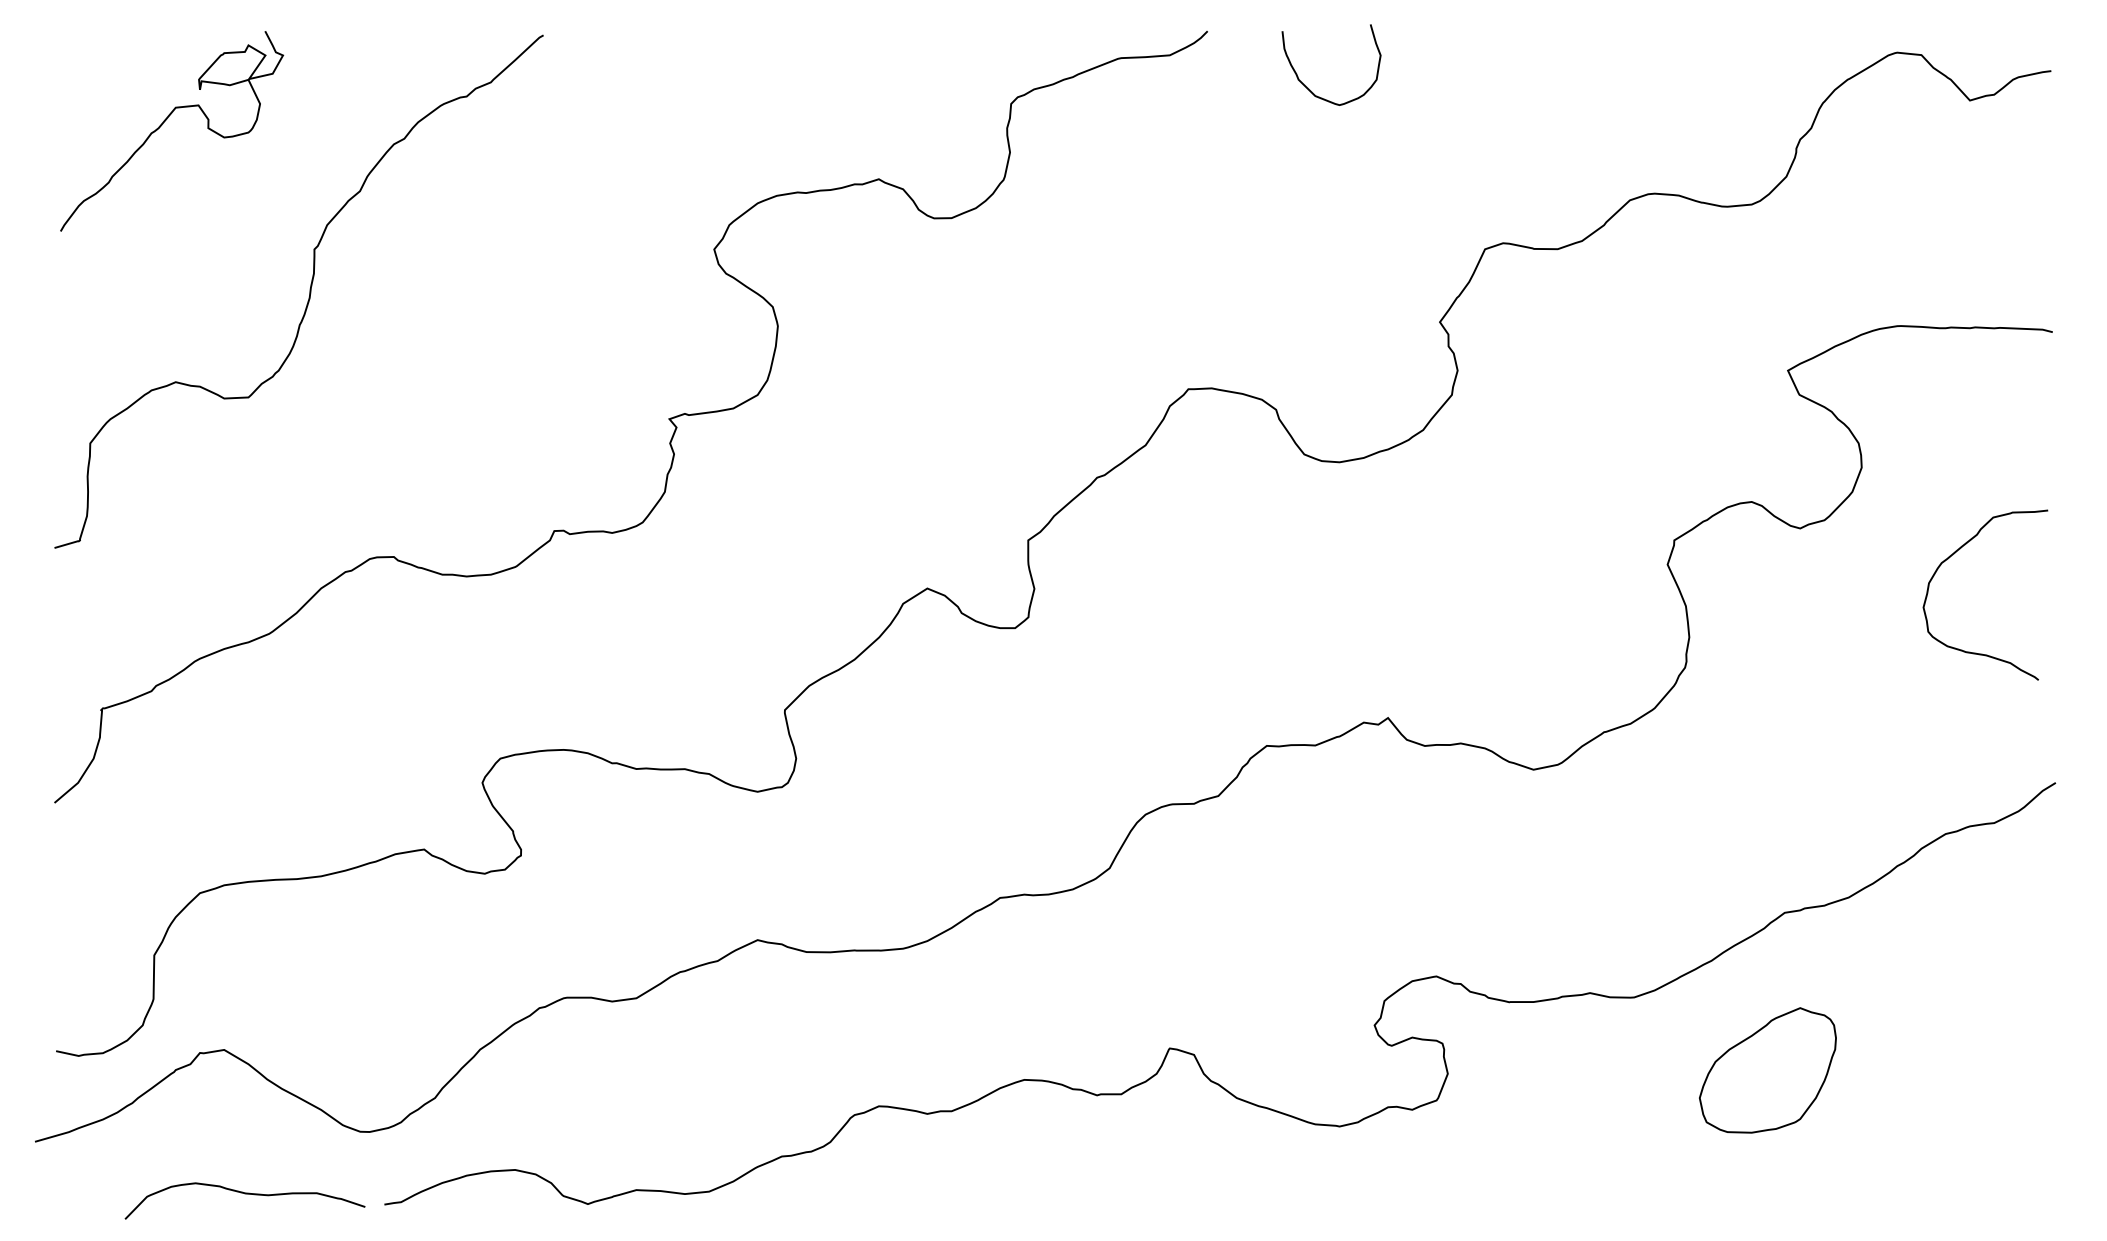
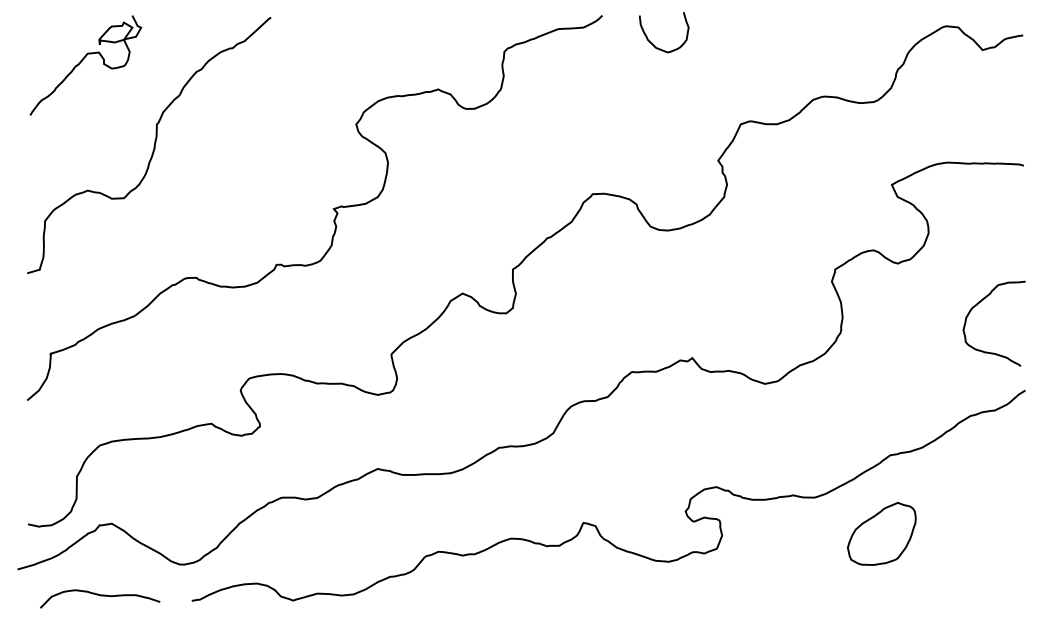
curve: (1949, 560) -> (976, 306), moved
curve: (245, 1195) -> (100, 596), moved

